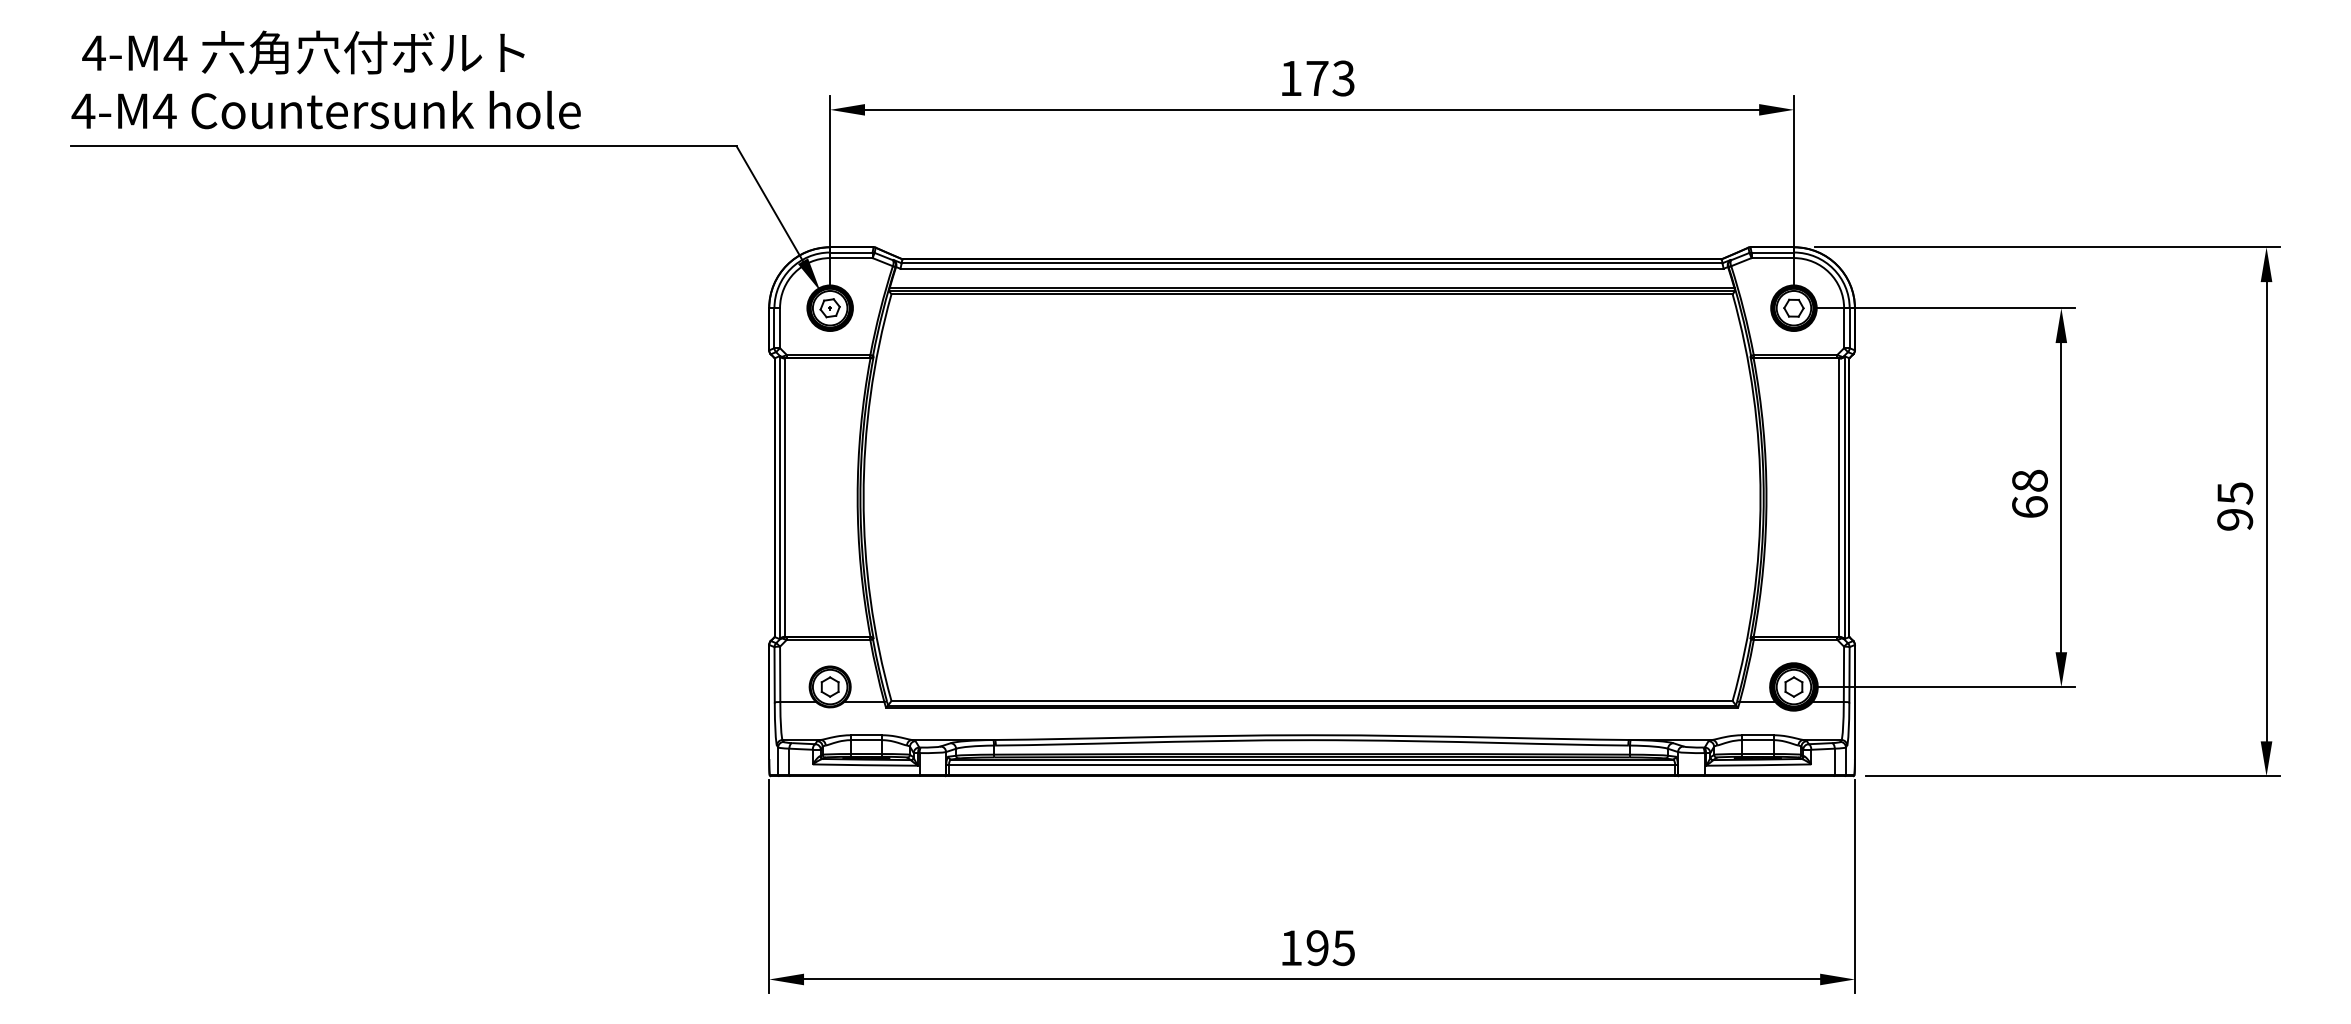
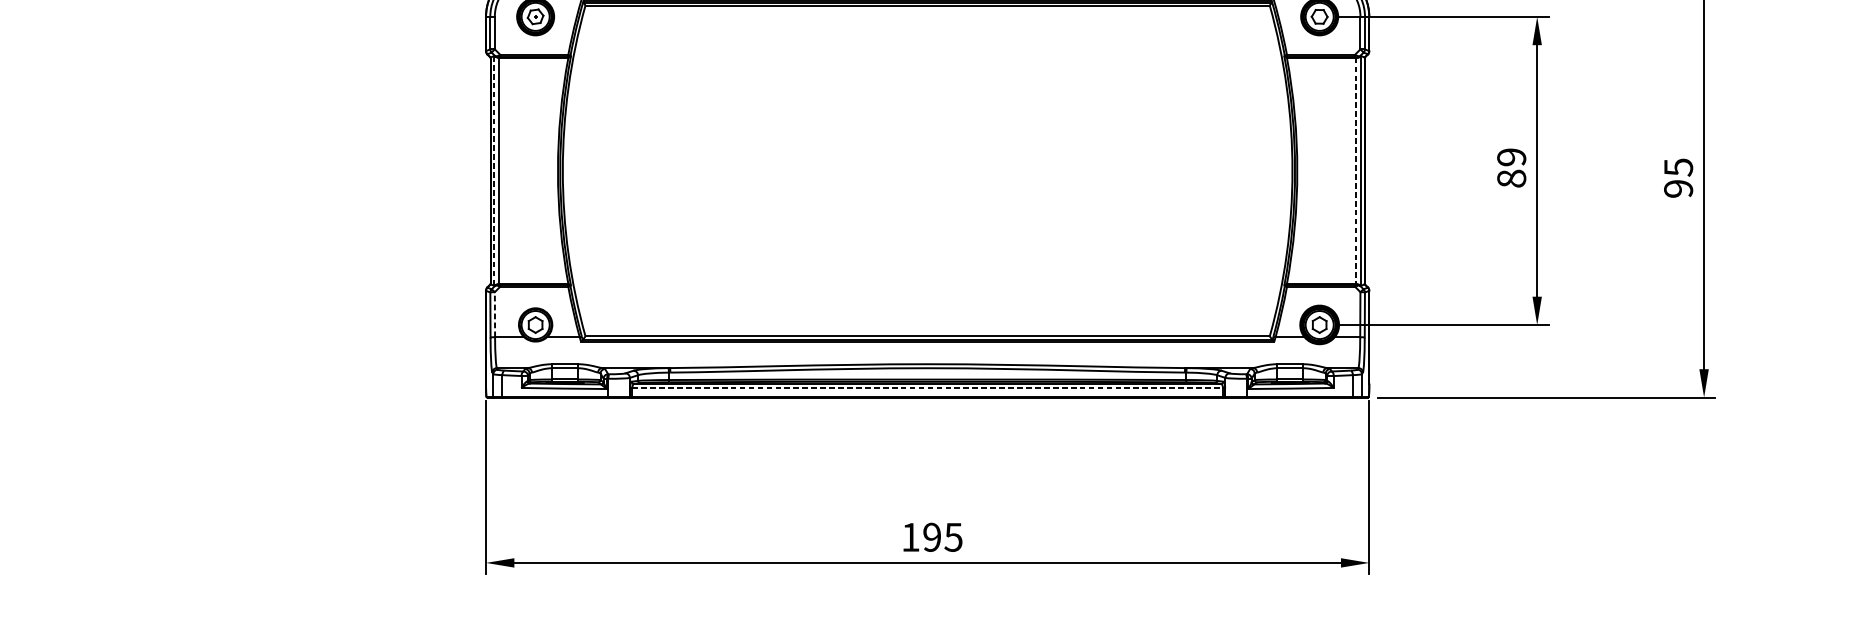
text: (2029, 493) -> (1511, 167), 68 -> 89
line: (779, 498) -> (494, 171), solid -> dashed
line: (1838, 498) -> (1355, 171), solid -> dashed
line: (780, 674) -> (495, 314), solid -> dashed
line: (1312, 765) -> (928, 388), solid -> dashed

